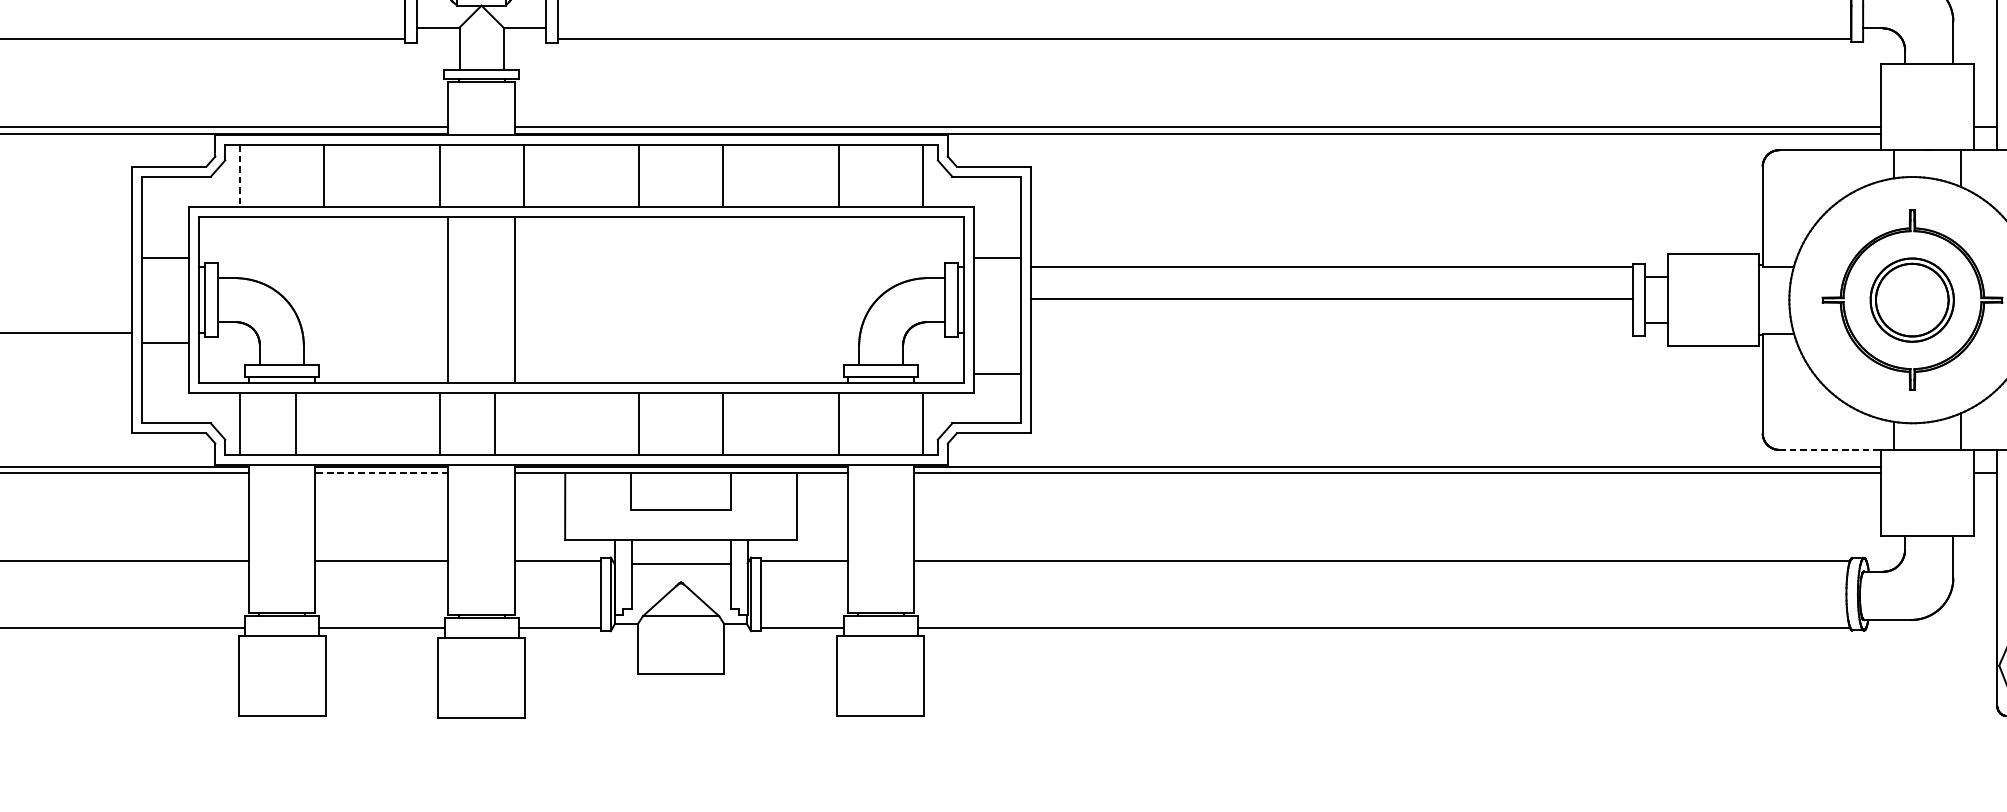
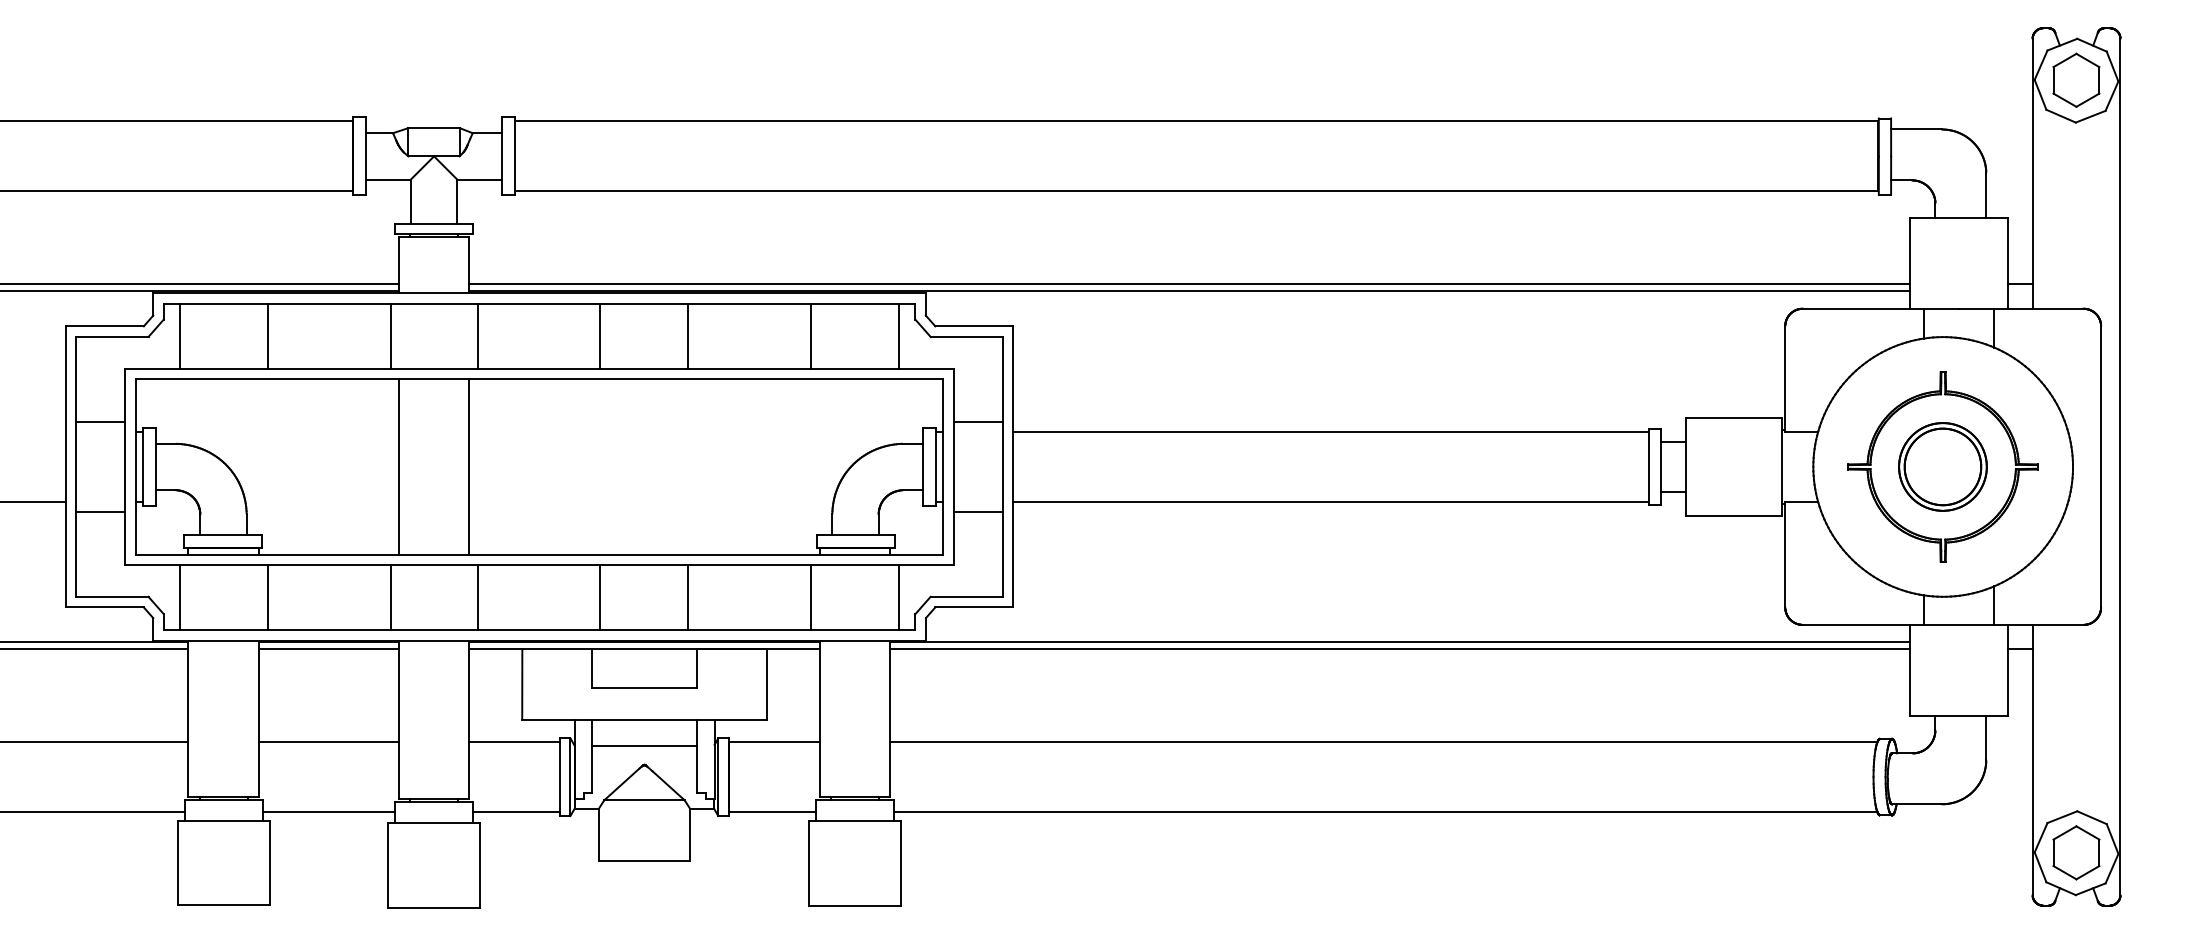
line: (240, 176) -> (179, 336), dashed -> solid
line: (1331, 299) -> (1330, 502), moved
line: (996, 373) -> (977, 511), moved
line: (296, 423) -> (267, 597), moved
line: (495, 423) -> (478, 597), moved
line: (1830, 449) -> (1856, 624), dashed -> solid
line: (381, 473) -> (328, 649), dashed -> solid

